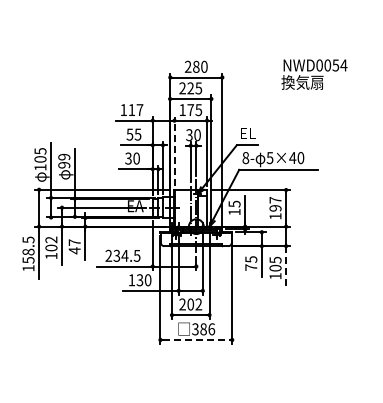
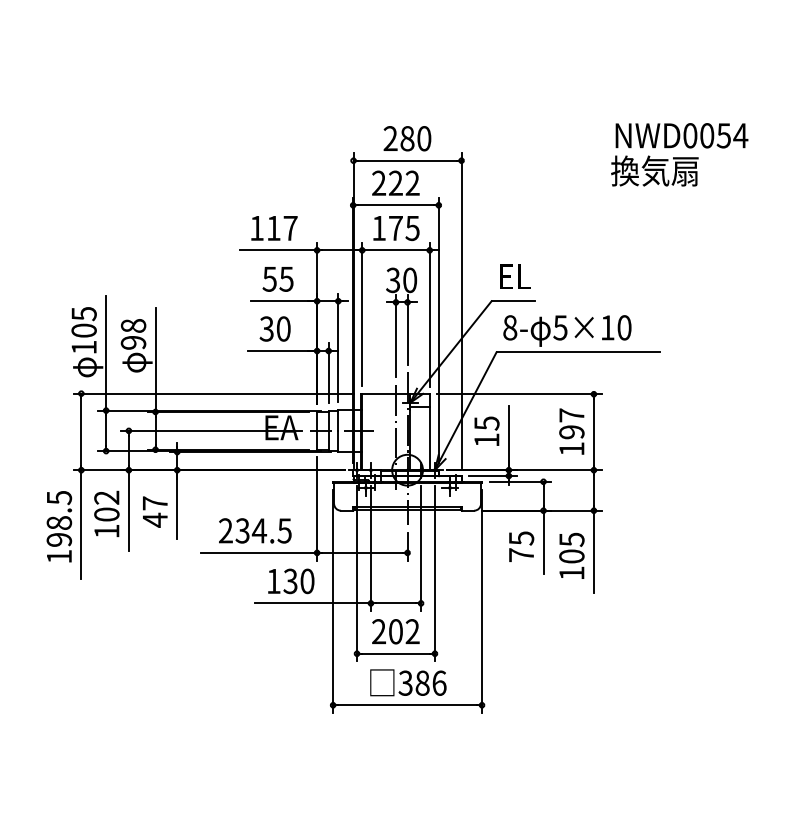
text: (314, 74) -> (679, 154), moved
text: (198, 88) -> (412, 183), 225 -> 222
line: (174, 151) -> (362, 314), dashed -> solid
text: (64, 156) -> (133, 324), 99 -> 98
text: (292, 157) -> (607, 326), 5×40 -> 5×10
text: (28, 260) -> (59, 540), 158.5 -> 198.5
line: (286, 265) -> (594, 550), dashed -> solid
line: (196, 339) -> (407, 704), dashed -> solid

